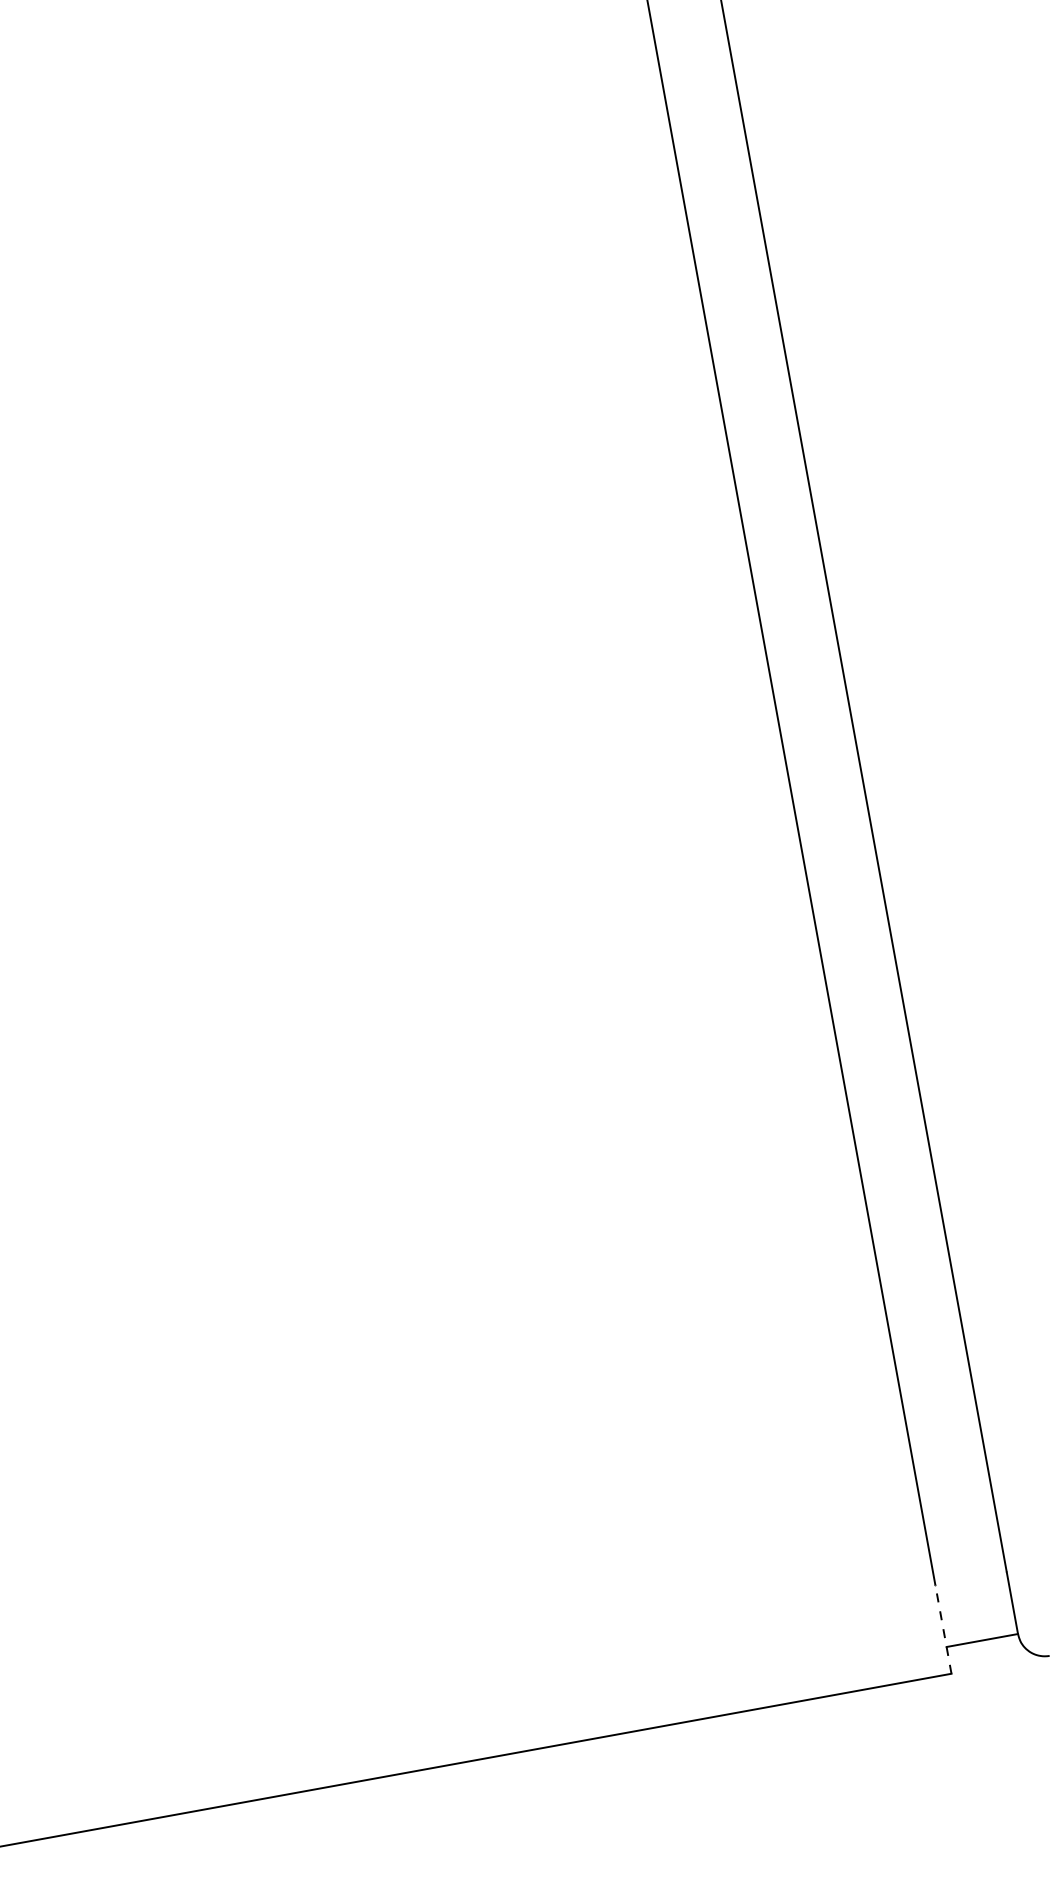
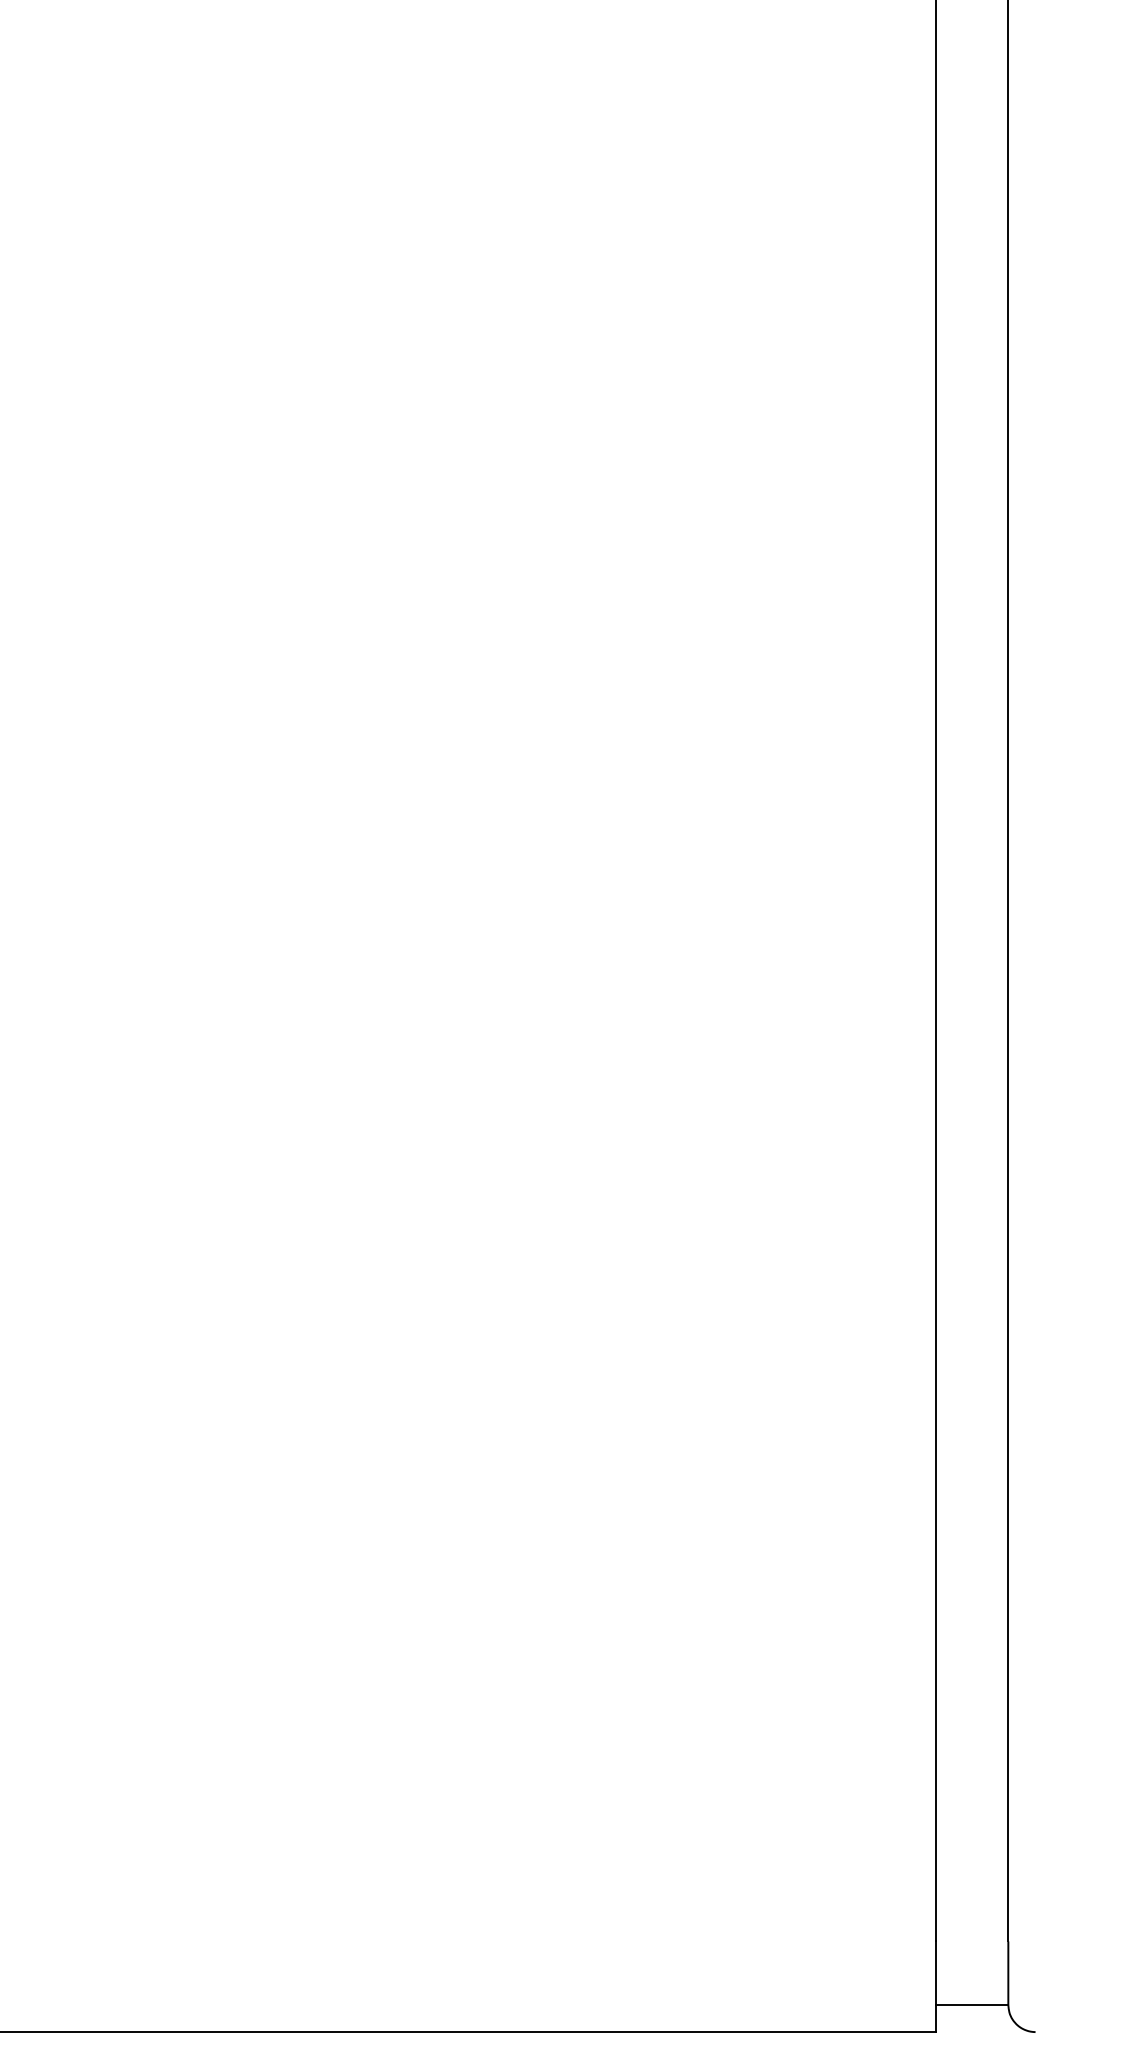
line: (943, 1628) -> (935, 1986), dashed -> solid

